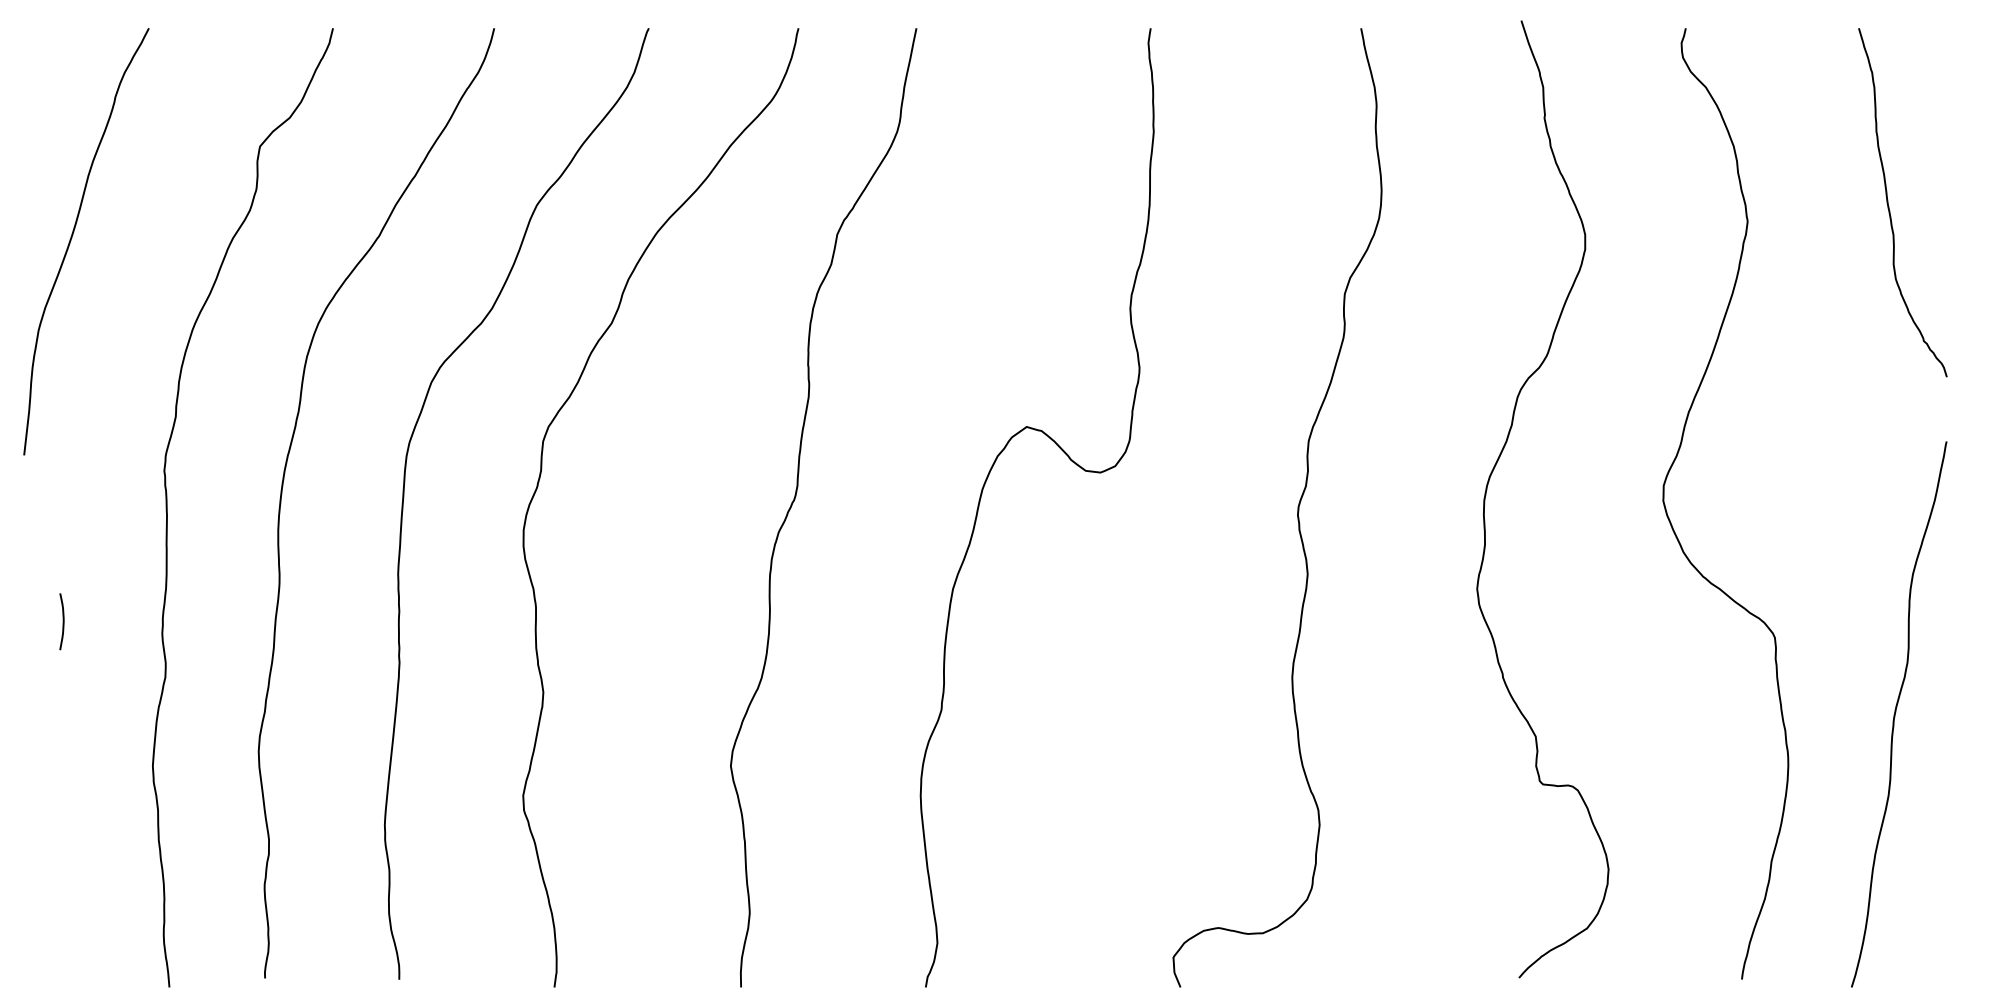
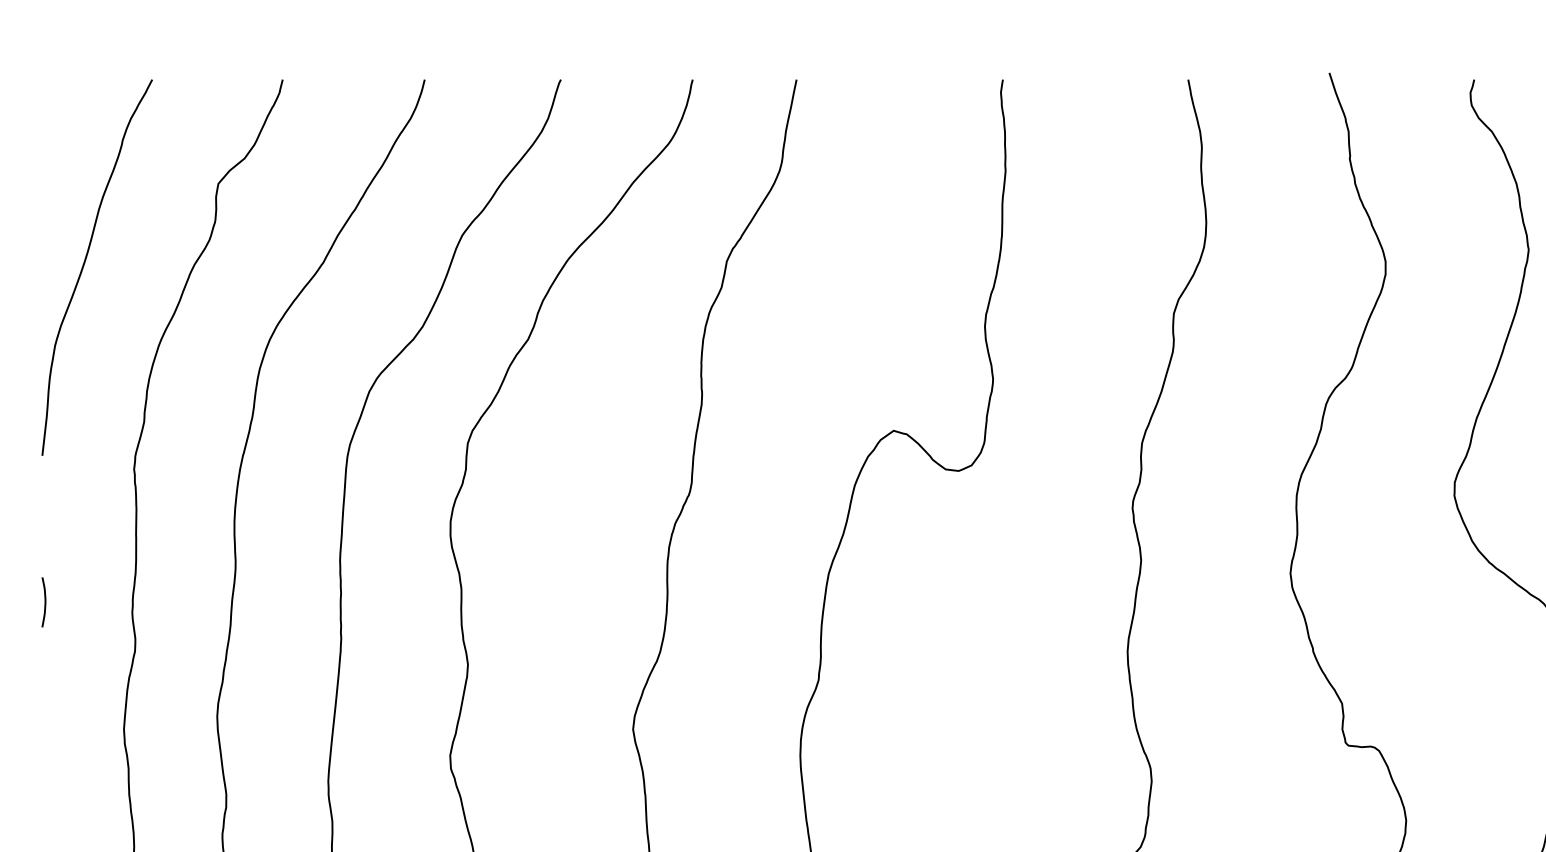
curve: (73, 235) -> (85, 262), moved

